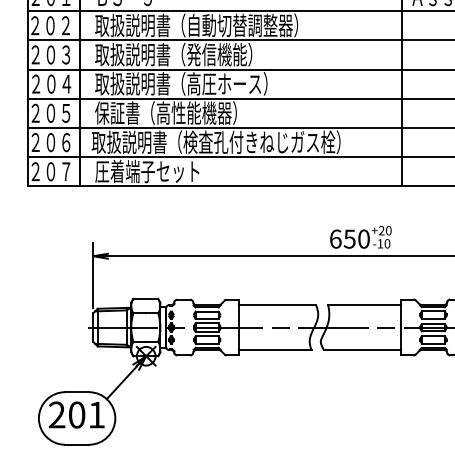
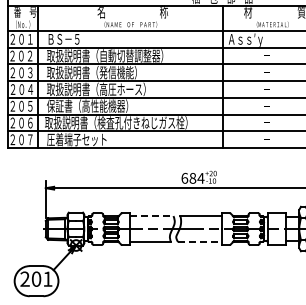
text: (356, 239) -> (196, 178), 650 -> 684
line: (277, 305) -> (151, 216), solid -> dashed
line: (363, 350) -> (200, 242), solid -> dashed

